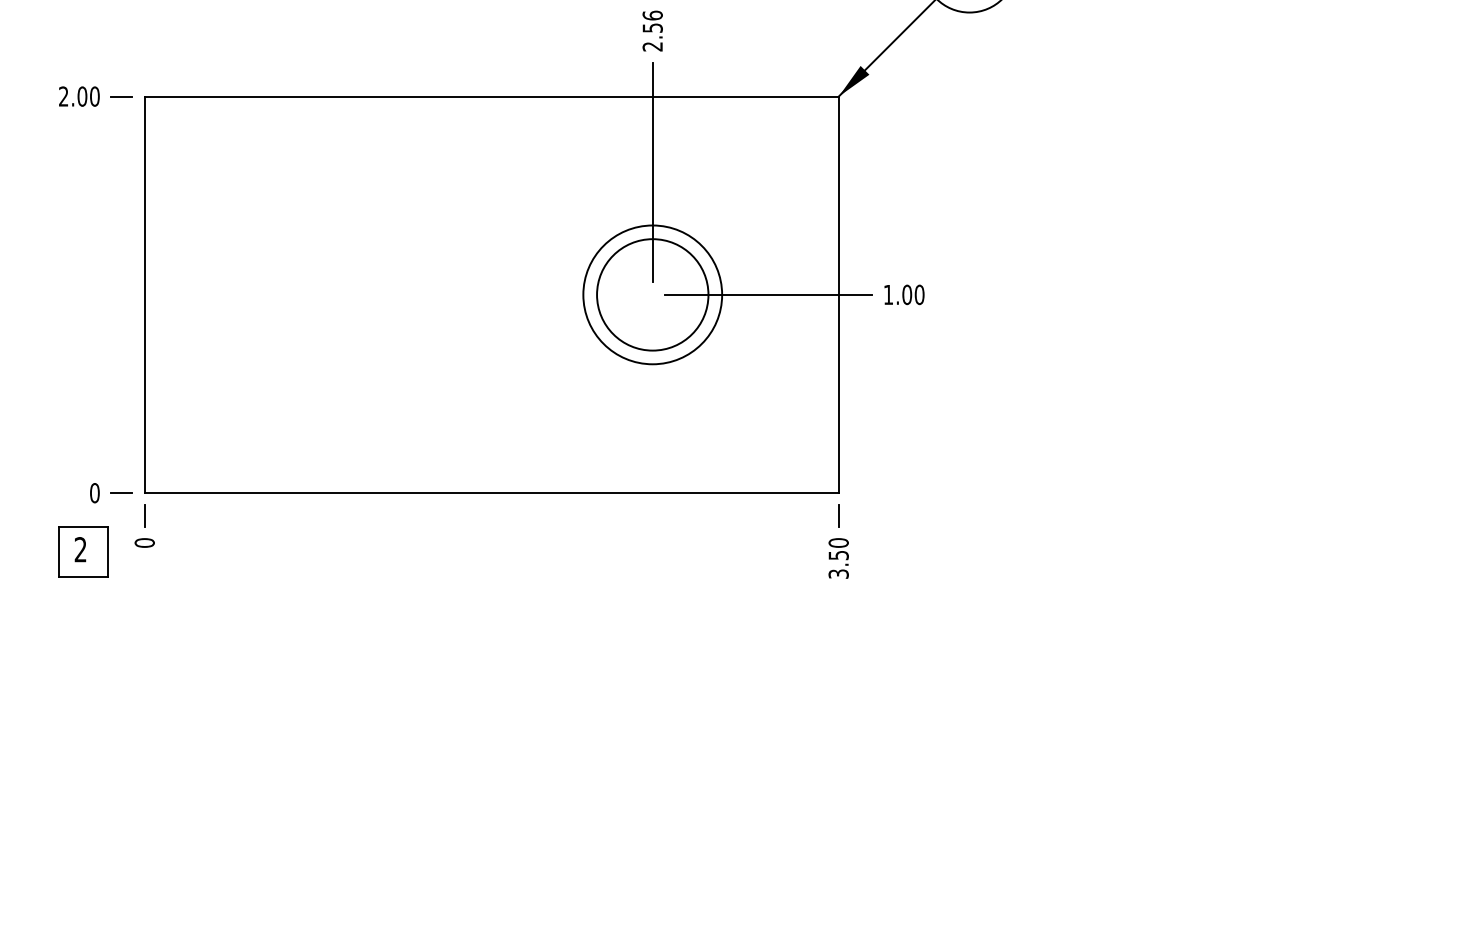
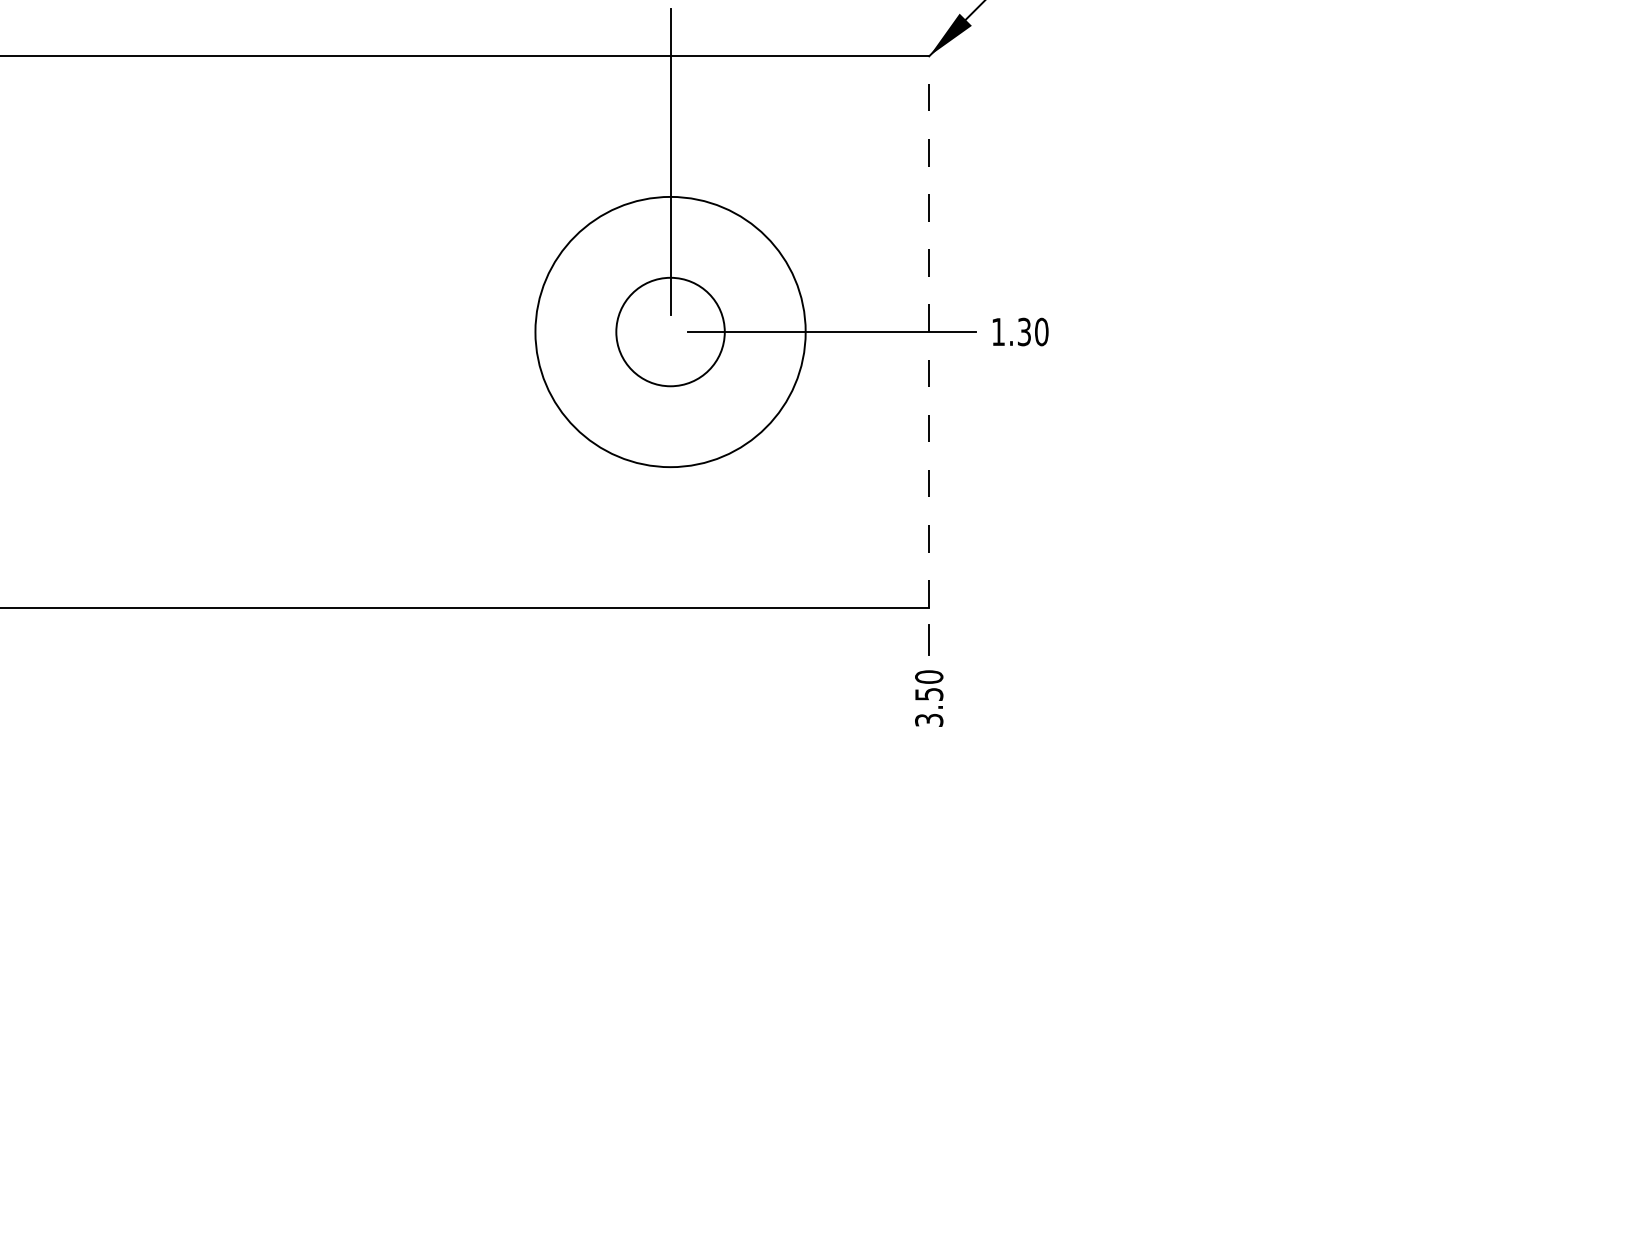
circle: (652, 294) -> (670, 331), size x0.7
circle: (652, 294) -> (670, 331), size x1.4
line: (838, 294) -> (928, 331), solid -> dashed
text: (907, 294) -> (1024, 331), 1.00 -> 1.30

